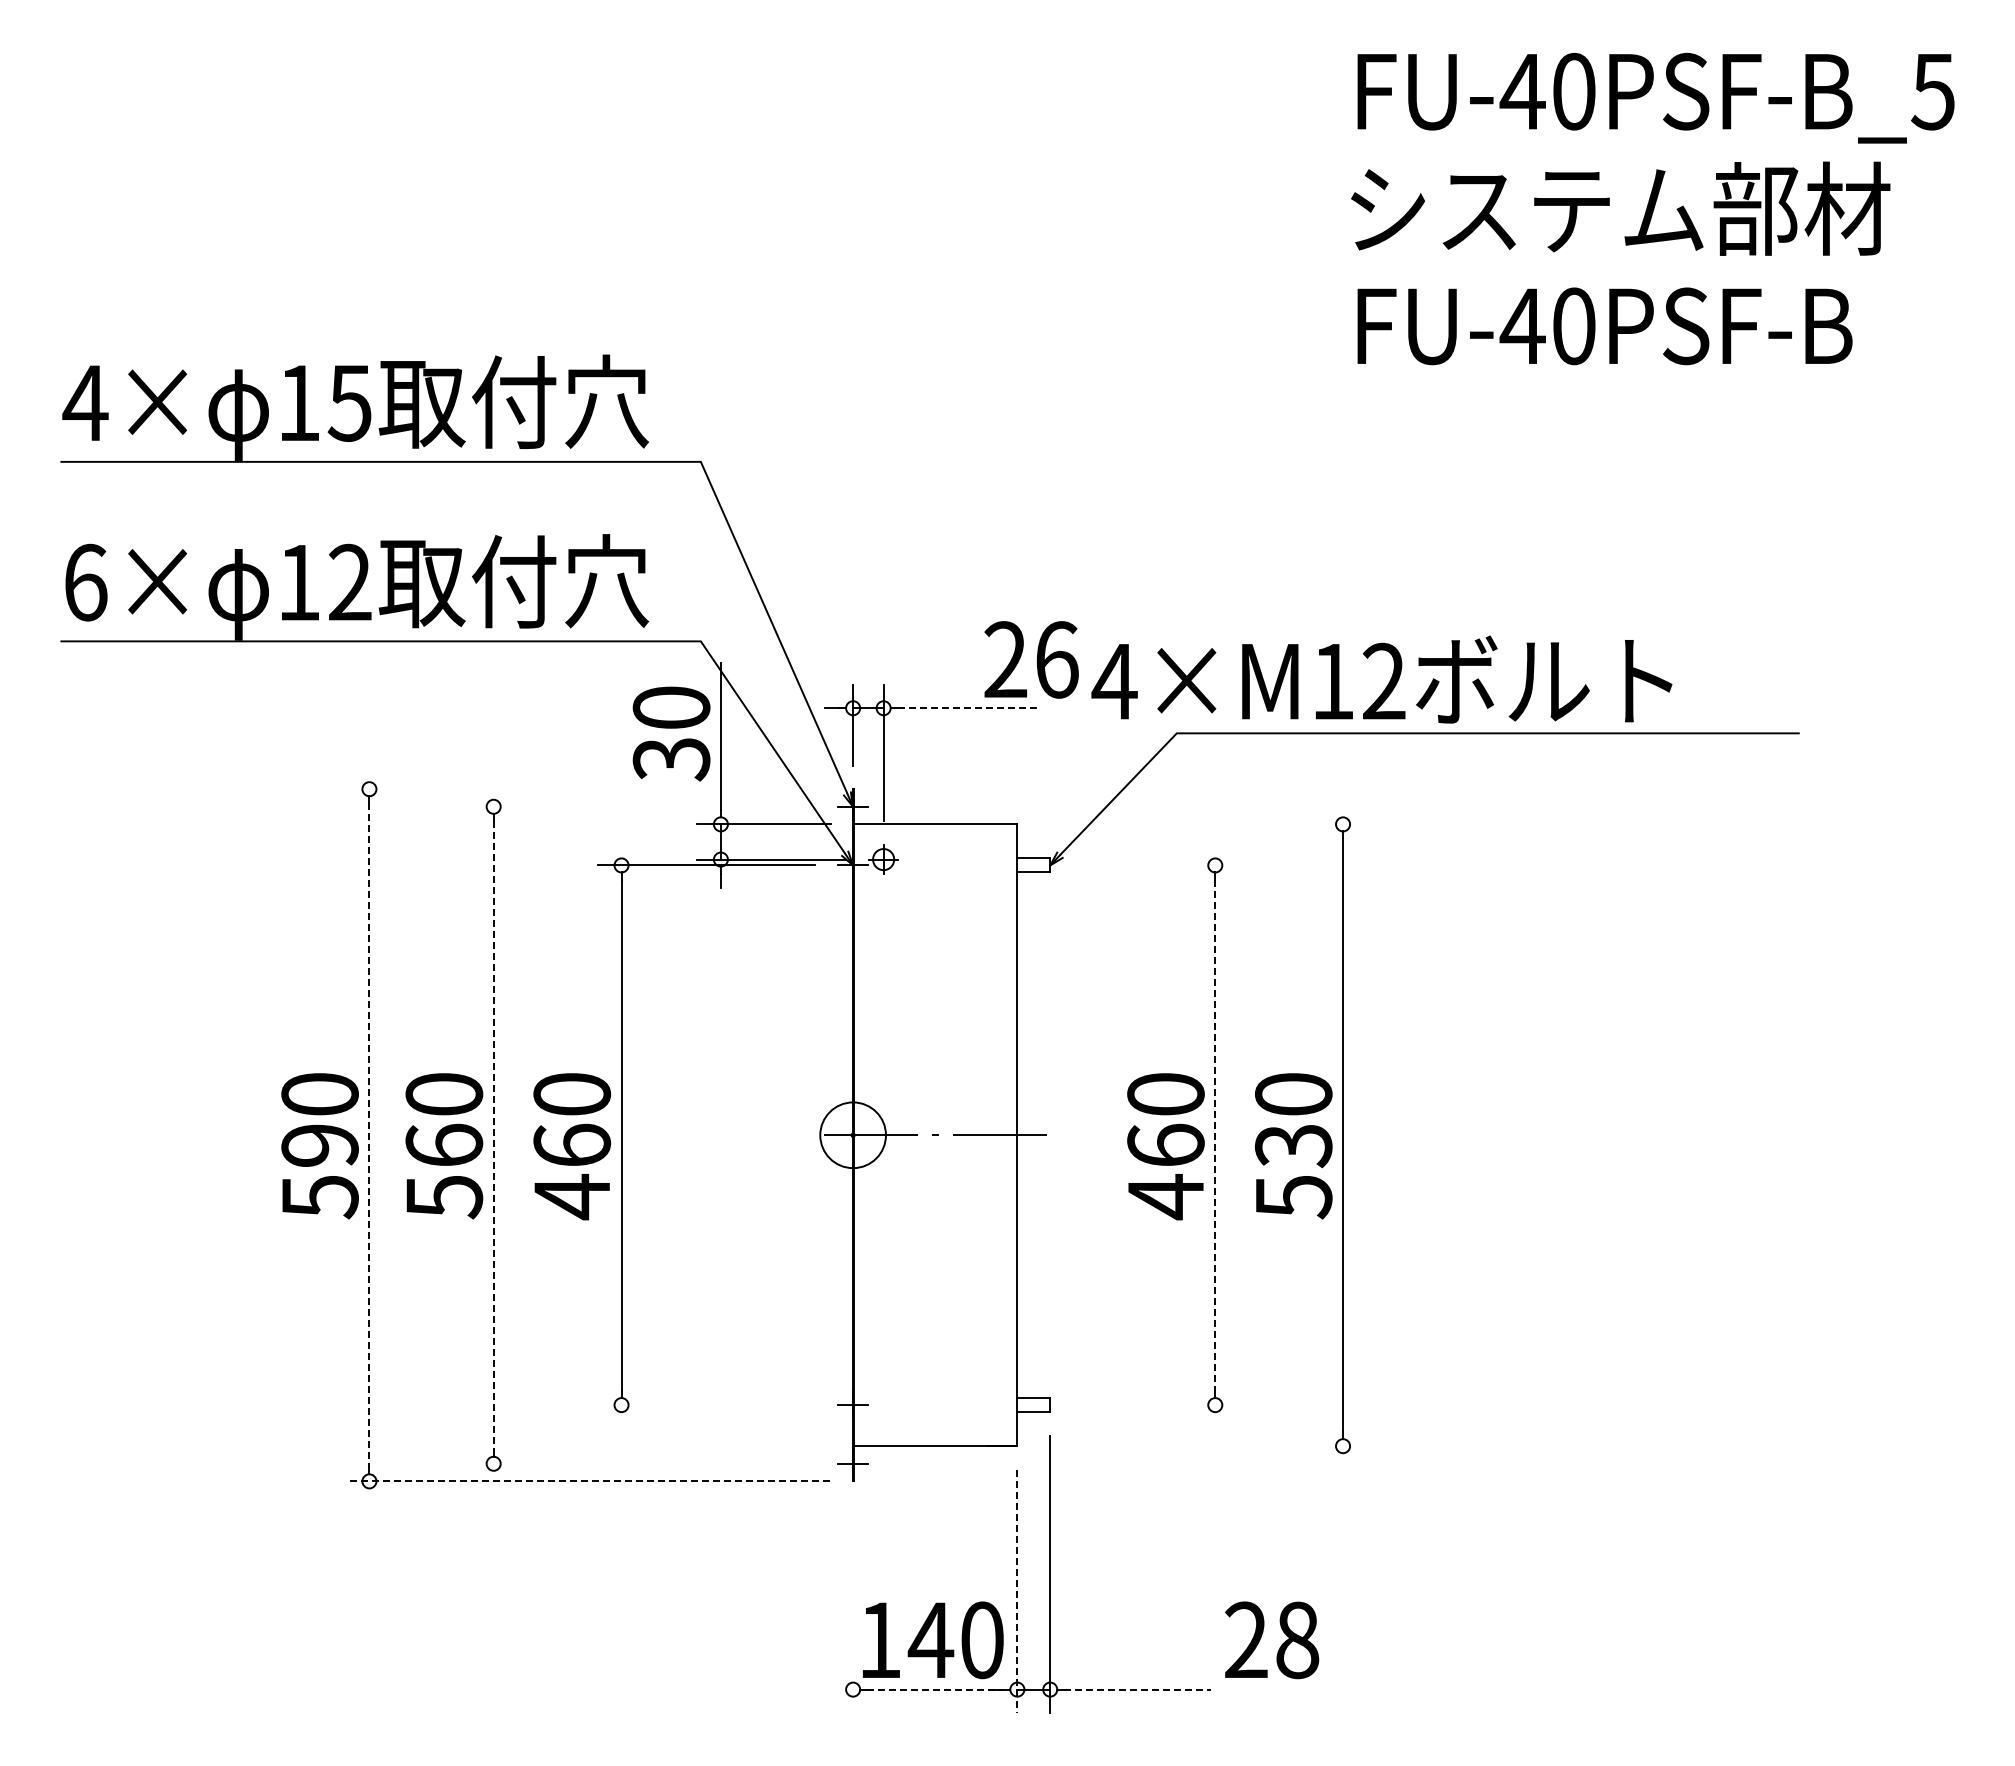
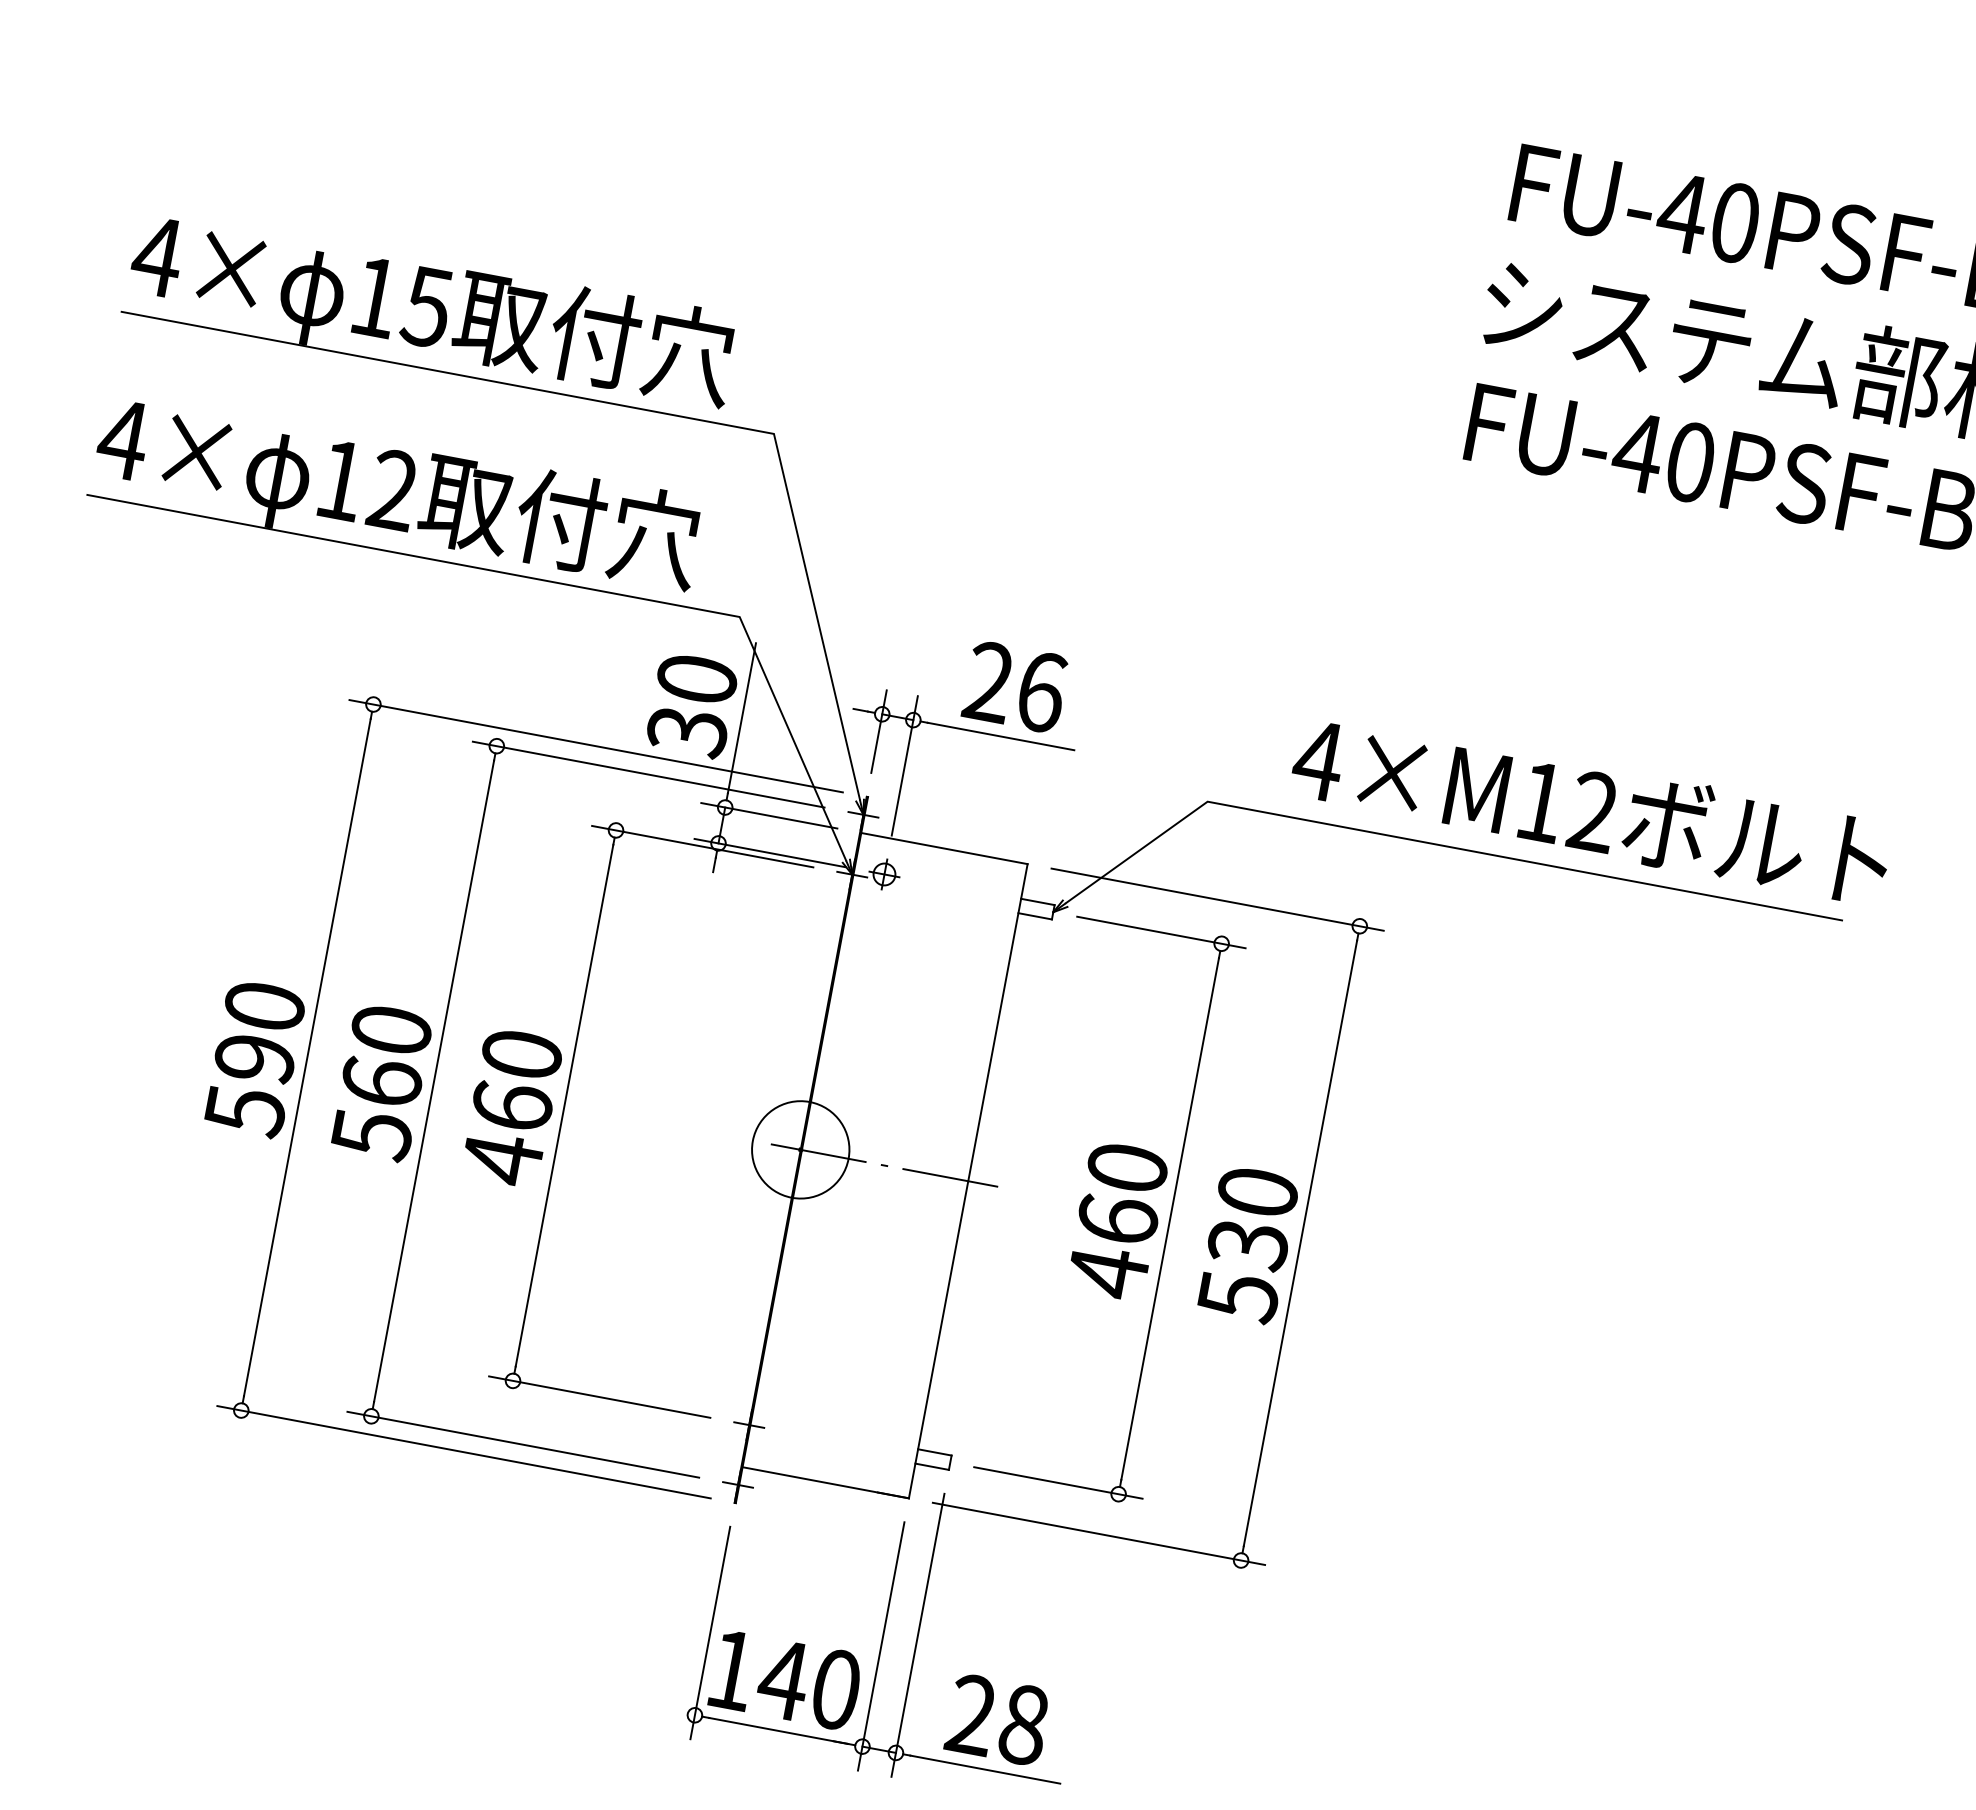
text: (85, 582) -> (123, 439), 6× -> 4×
text: (1031, 659) -> (1015, 686), moved
text: (1381, 679) -> (1591, 809), moved
line: (969, 708) -> (1000, 736), dashed -> solid
line: (587, 789) -> (595, 746), added
line: (642, 806) -> (648, 774), added
line: (1203, 824) -> (1217, 899), added
line: (1155, 865) -> (1160, 932), added
line: (369, 1135) -> (307, 1057), dashed -> solid
line: (493, 1135) -> (433, 1081), dashed -> solid
circle: (853, 1135) -> (801, 1150), size x1.43
line: (1215, 1135) -> (1170, 1219), dashed -> solid
line: (706, 1405) -> (599, 1397), added
line: (1155, 1405) -> (1057, 1483), added
line: (1203, 1446) -> (1098, 1534), added
line: (642, 1463) -> (523, 1444), added
line: (587, 1481) -> (463, 1452), dashed -> solid
line: (1017, 1591) -> (881, 1646), dashed -> solid
line: (853, 1608) -> (710, 1632), added
text: (1272, 1640) -> (998, 1720), moved
line: (935, 1689) -> (778, 1730), dashed -> solid
line: (1138, 1689) -> (986, 1769), dashed -> solid

